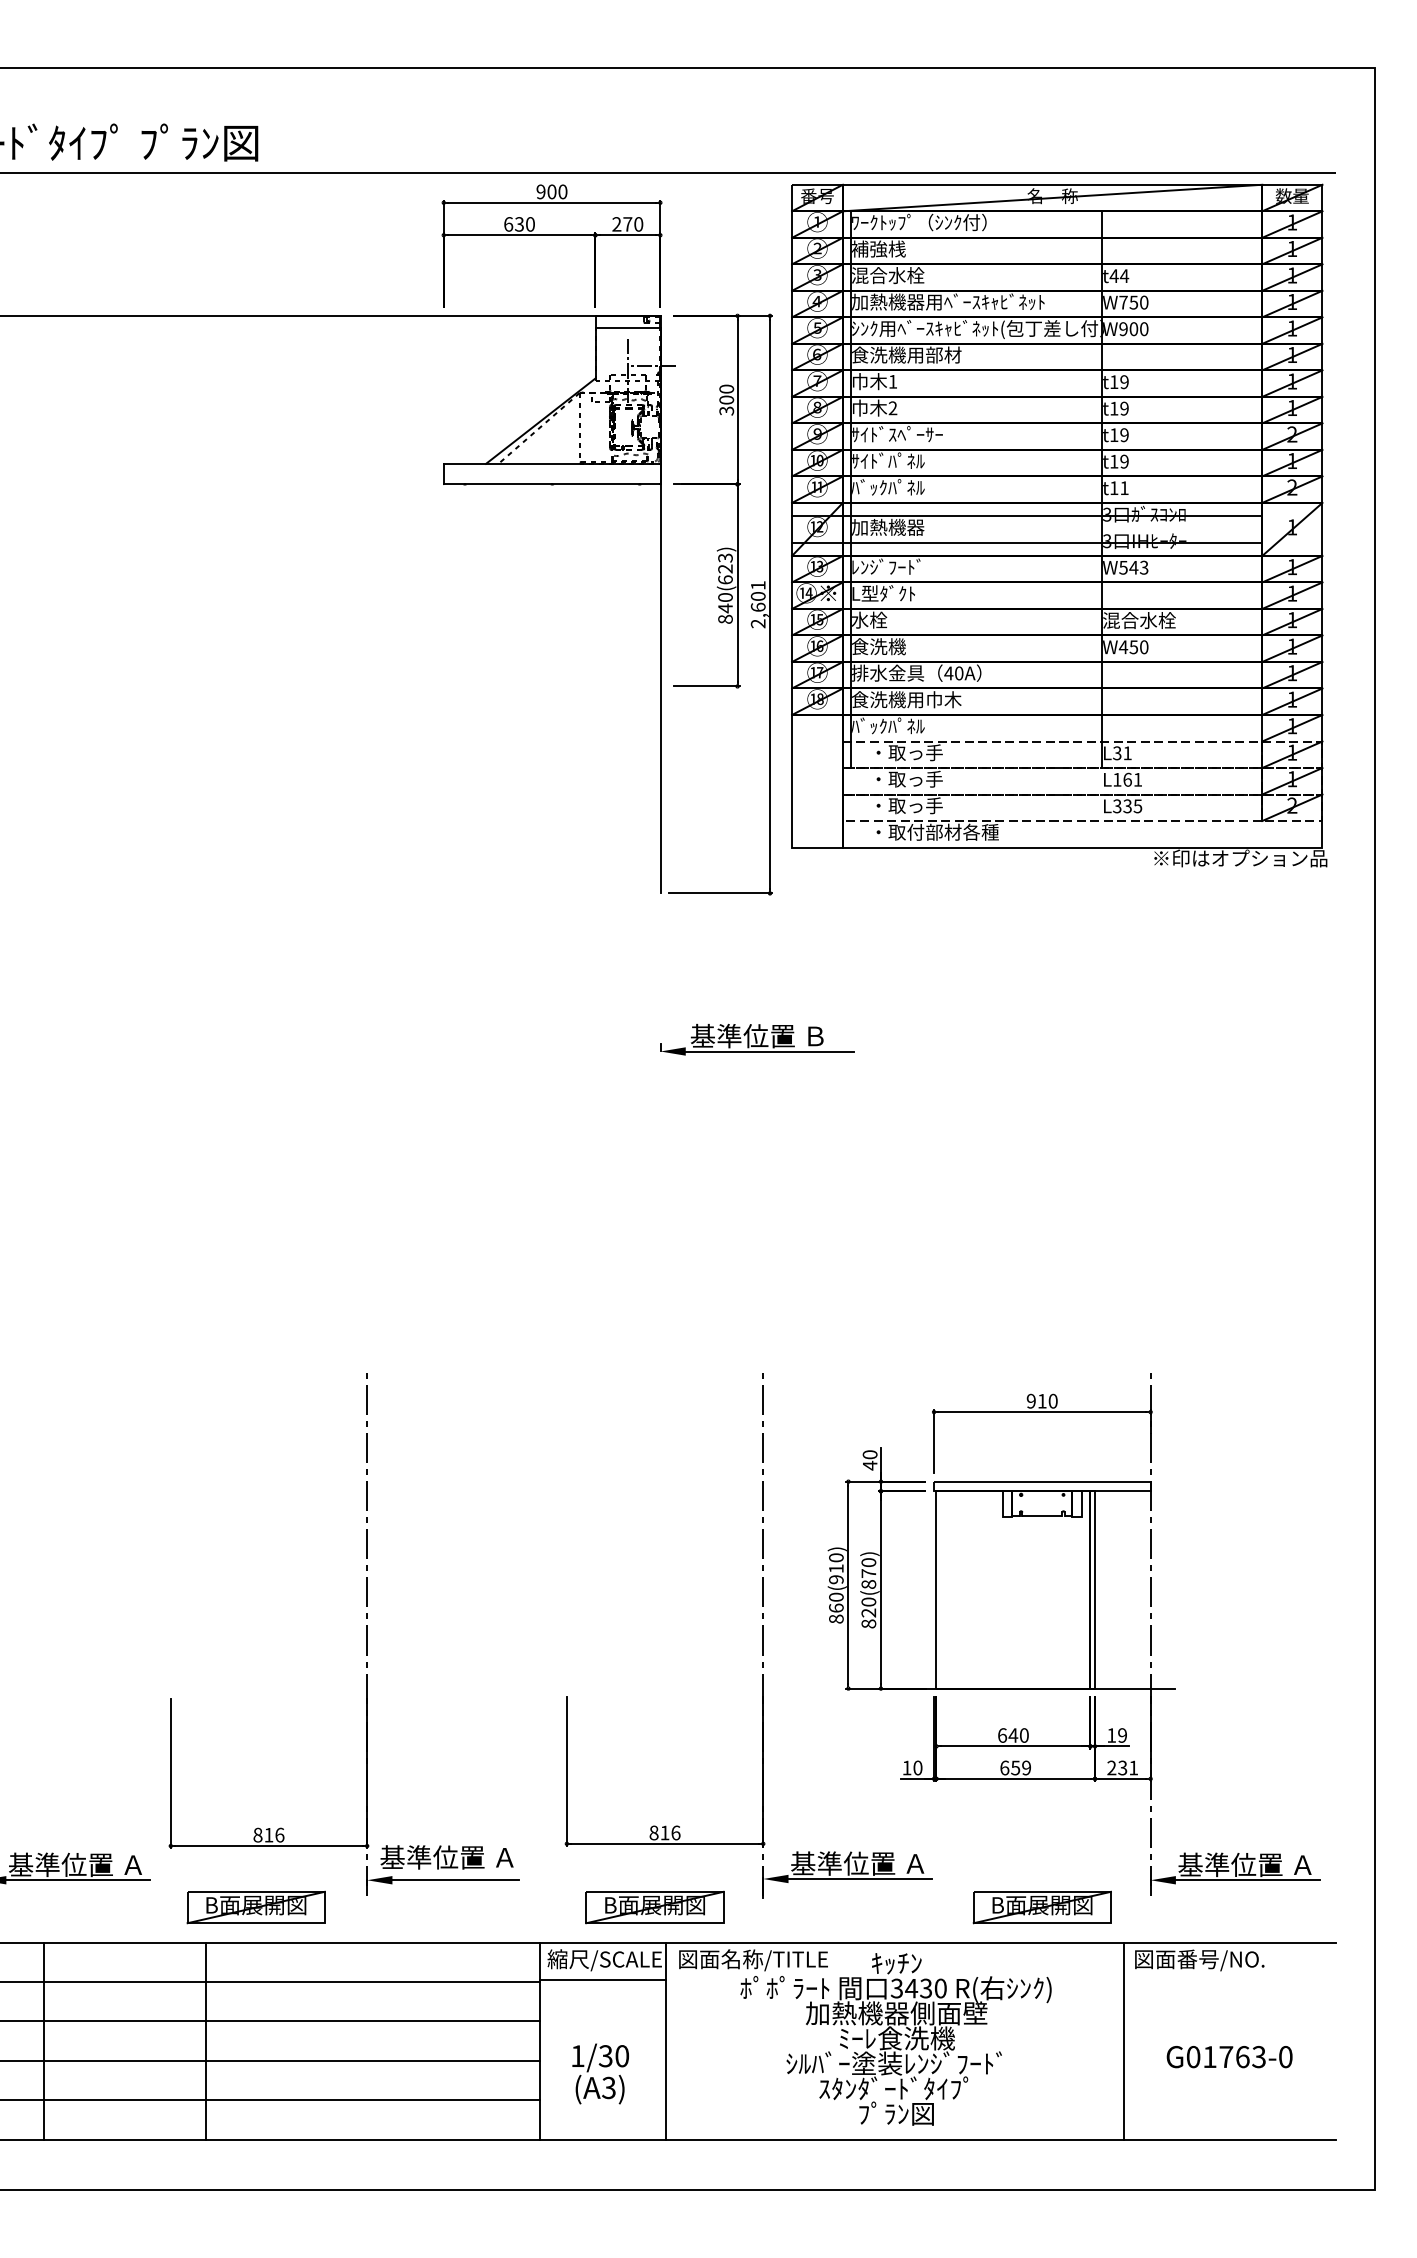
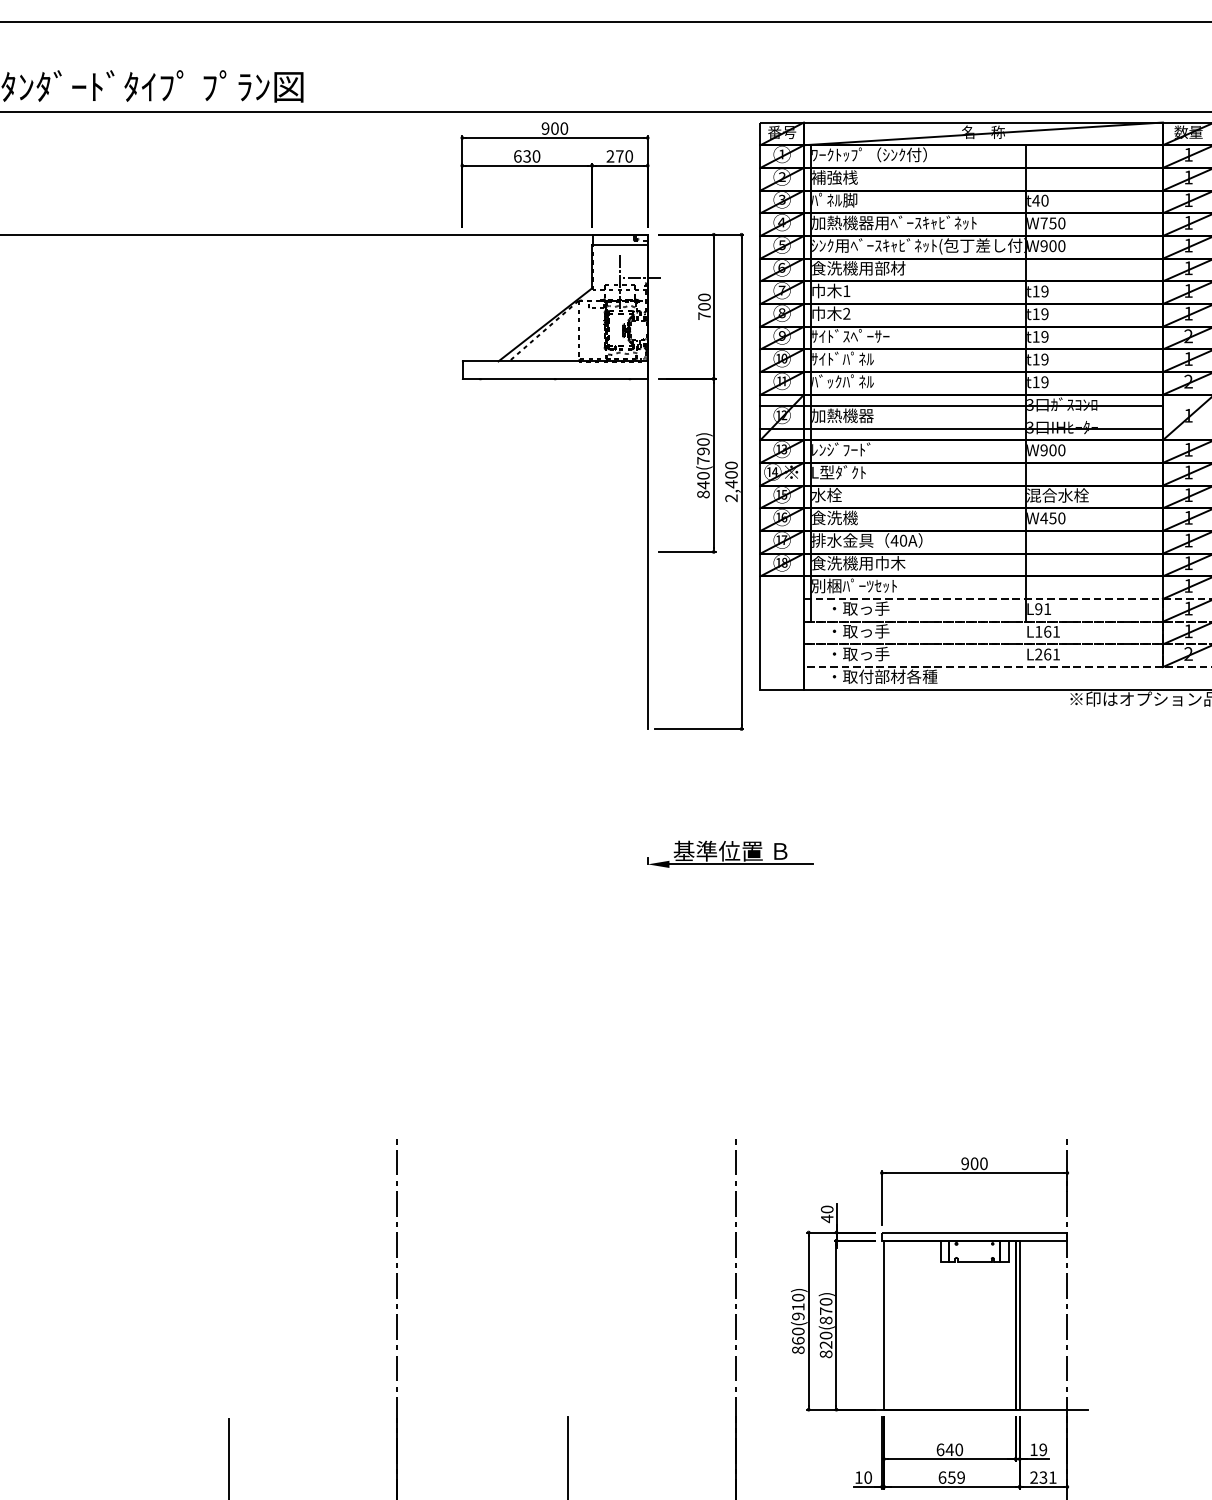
text: (888, 275) -> (842, 200), 混合水栓 -> ﾊﾟﾈﾙ脚
text: (1124, 276) -> (1044, 201), t44 -> t40
text: (726, 410) -> (704, 315), 300 -> 700
text: (1124, 488) -> (1044, 382), t11 -> t19
text: (1133, 567) -> (1052, 450), W543 -> W900
text: (725, 568) -> (703, 450), 840(623) -> 840(790)
text: (757, 596) -> (730, 474), 2,601 -> 2,400
text: (901, 725) -> (854, 585), ﾊﾞｯｸﾊﾟﾈﾙ -> 別梱ﾊﾟｰﾂｾｯﾄ
text: (1117, 753) -> (1038, 609), L31 -> L91
text: (1127, 806) -> (1047, 654), L335 -> L261
text: (1041, 1400) -> (973, 1163), 910 -> 900

